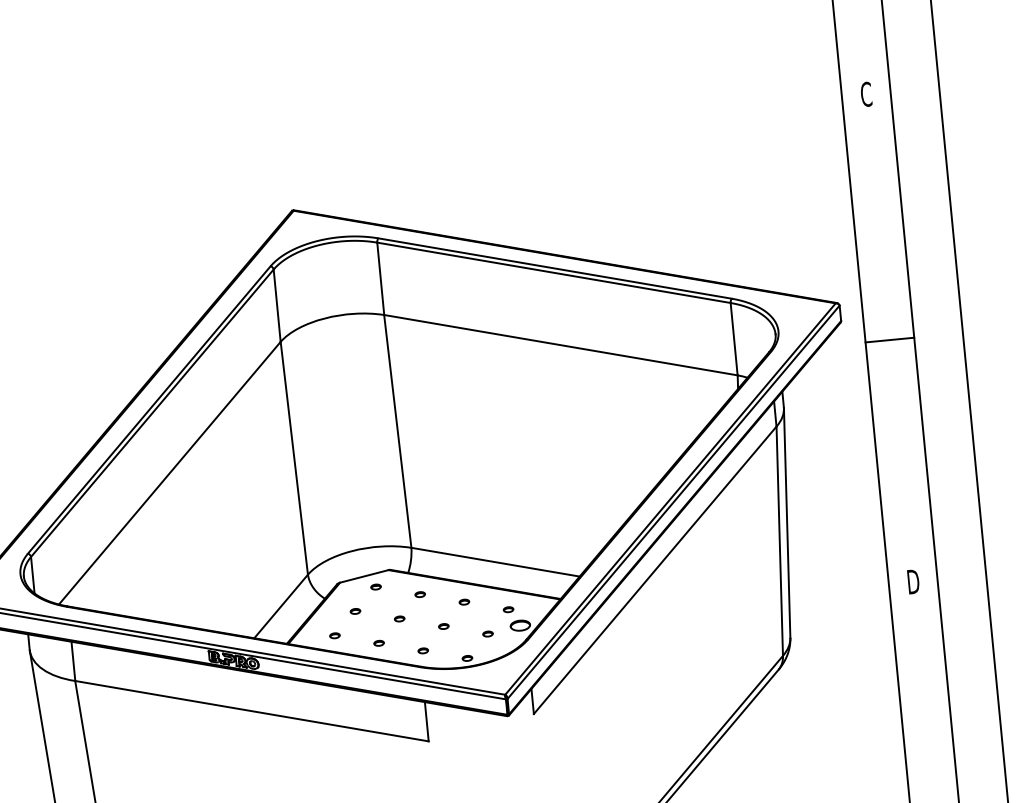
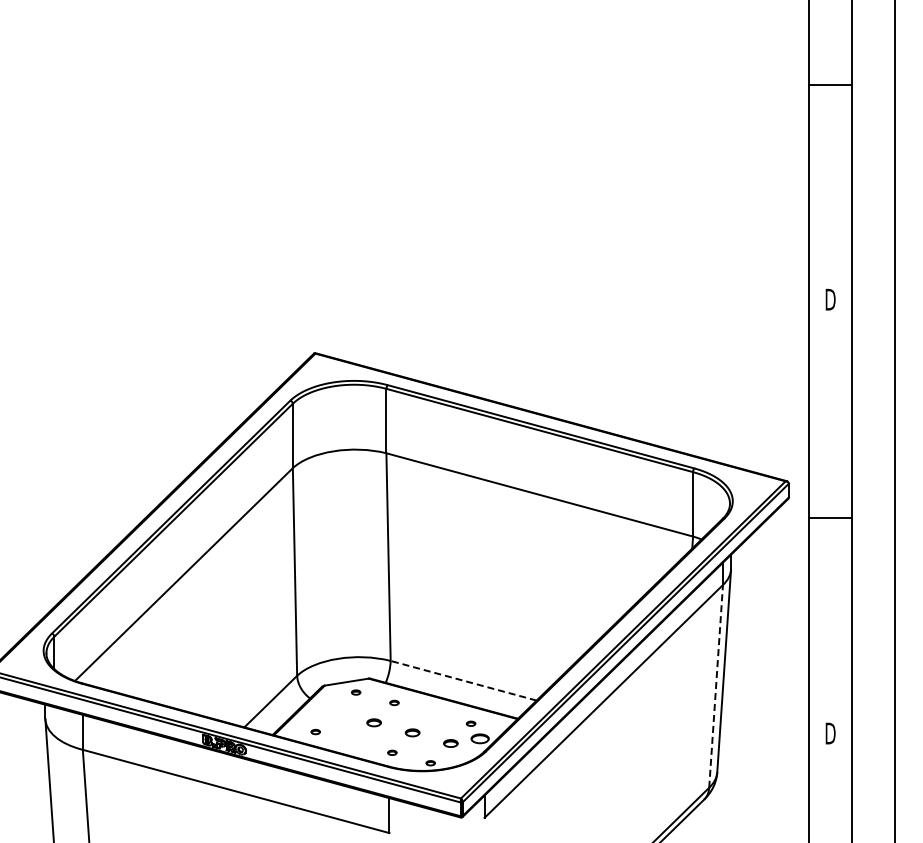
text: (866, 94) -> (830, 299), C -> D
line: (780, 541) -> (716, 686), solid -> dashed
line: (495, 561) -> (463, 680), solid -> dashed
part: (464, 602) -> (432, 713), removed
part: (355, 611) -> (335, 712), removed
part: (399, 618) -> (374, 722), size x1.6
part: (443, 626) -> (412, 733), size x1.6
part: (487, 634) -> (450, 743), size x1.6
part: (378, 643) -> (353, 742), removed

